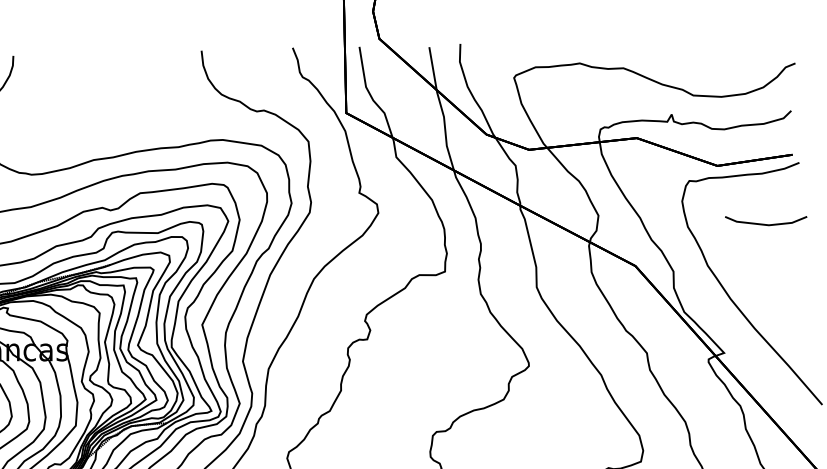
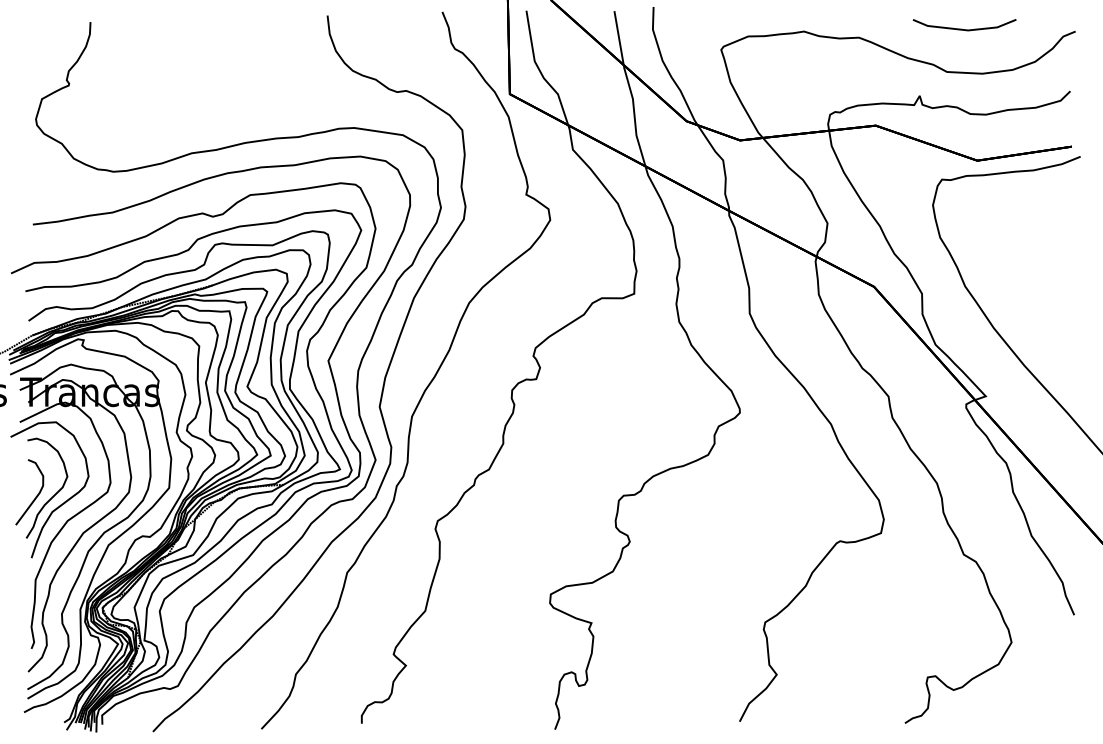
line: (764, 223) -> (962, 28), moved

